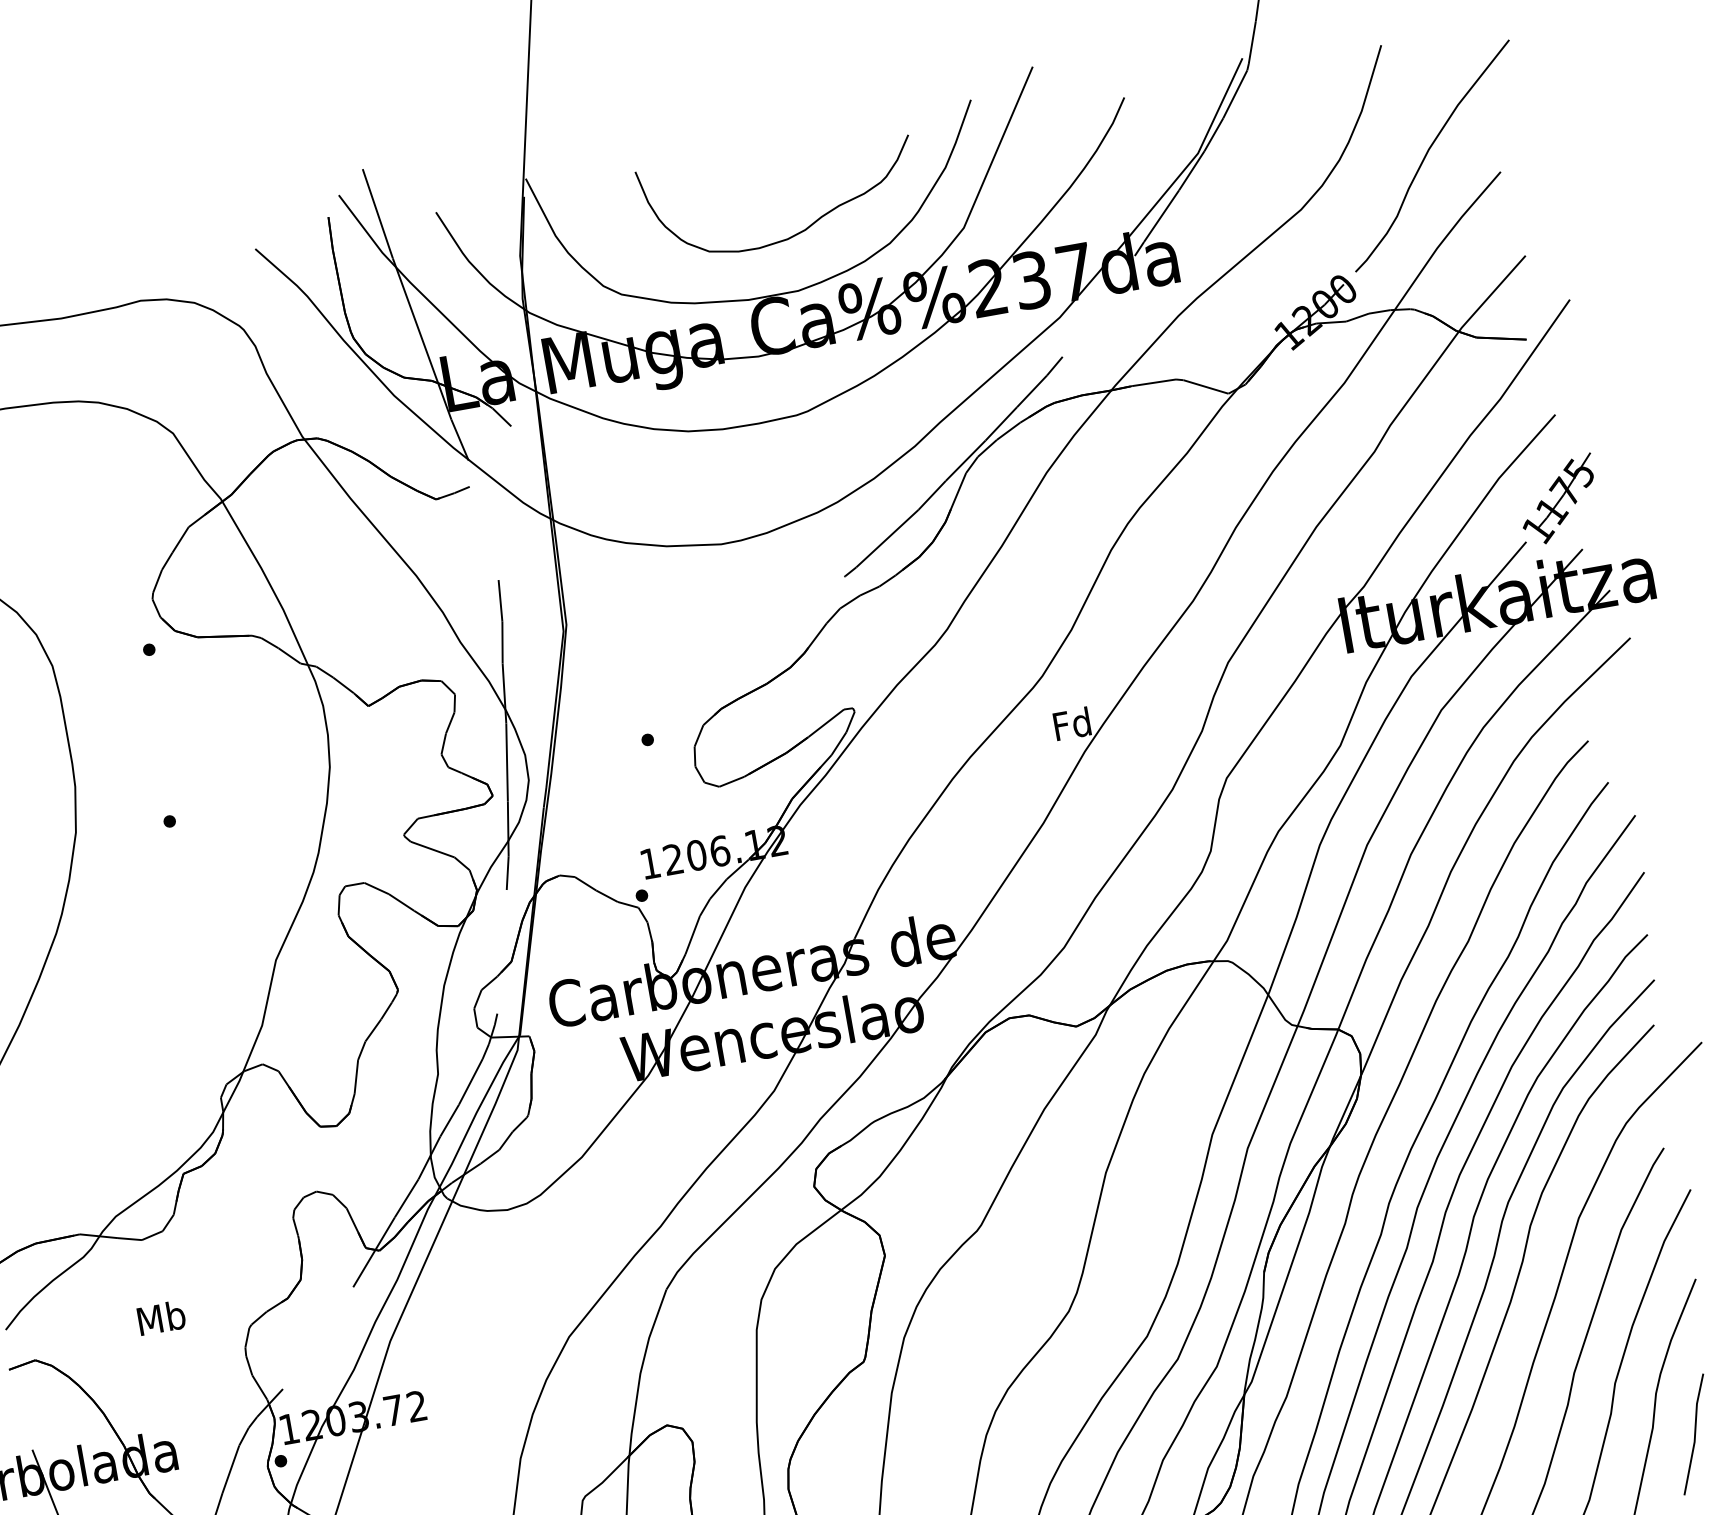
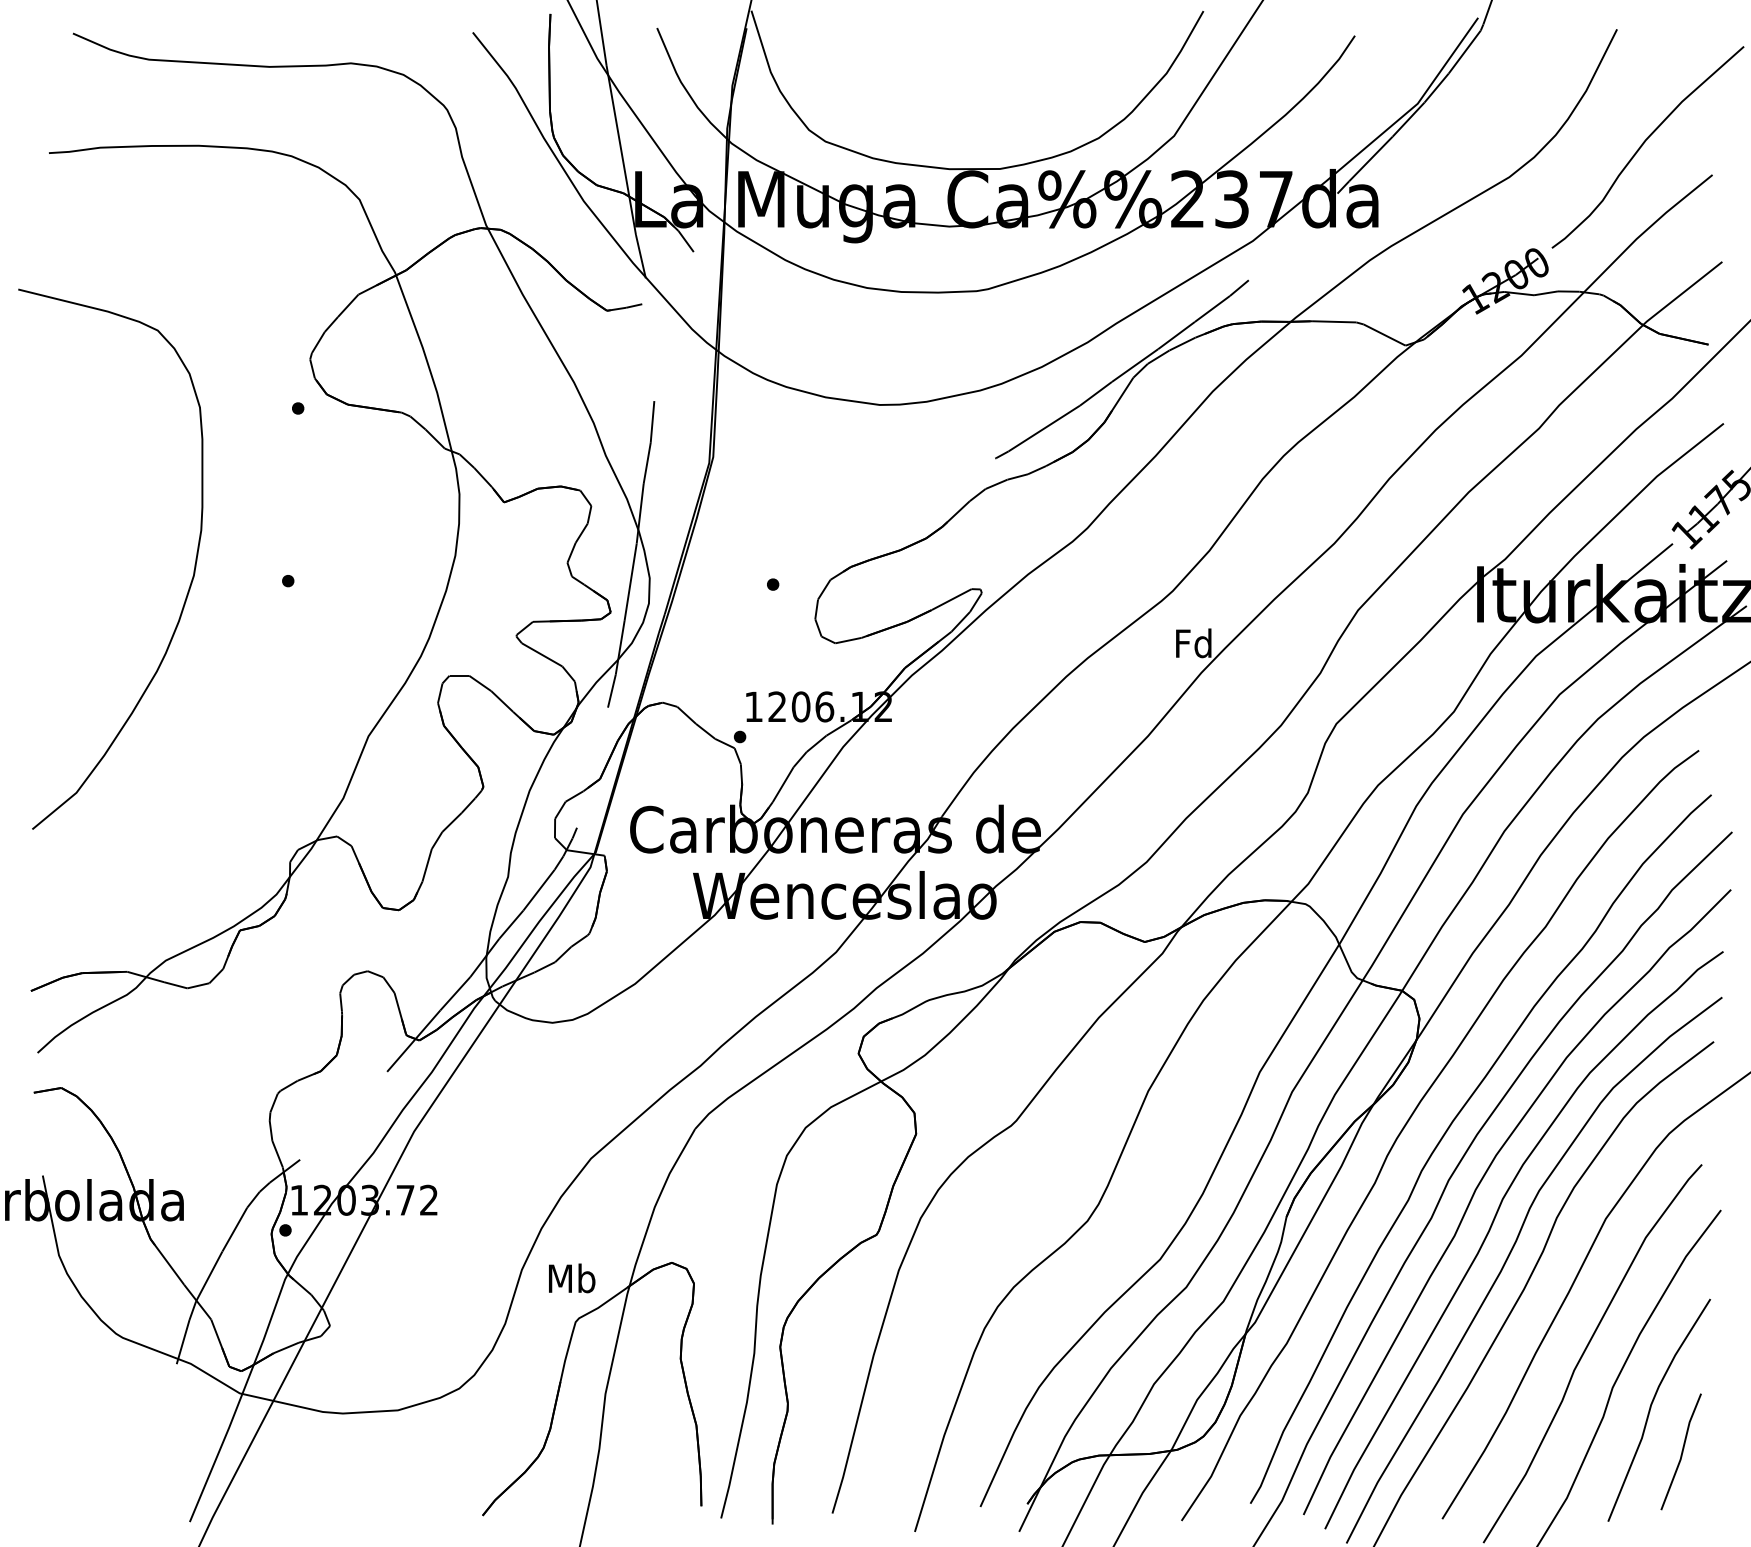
curve: (797, 232) -> (1009, 111), removed
text: (161, 1317) -> (572, 1278), moved

